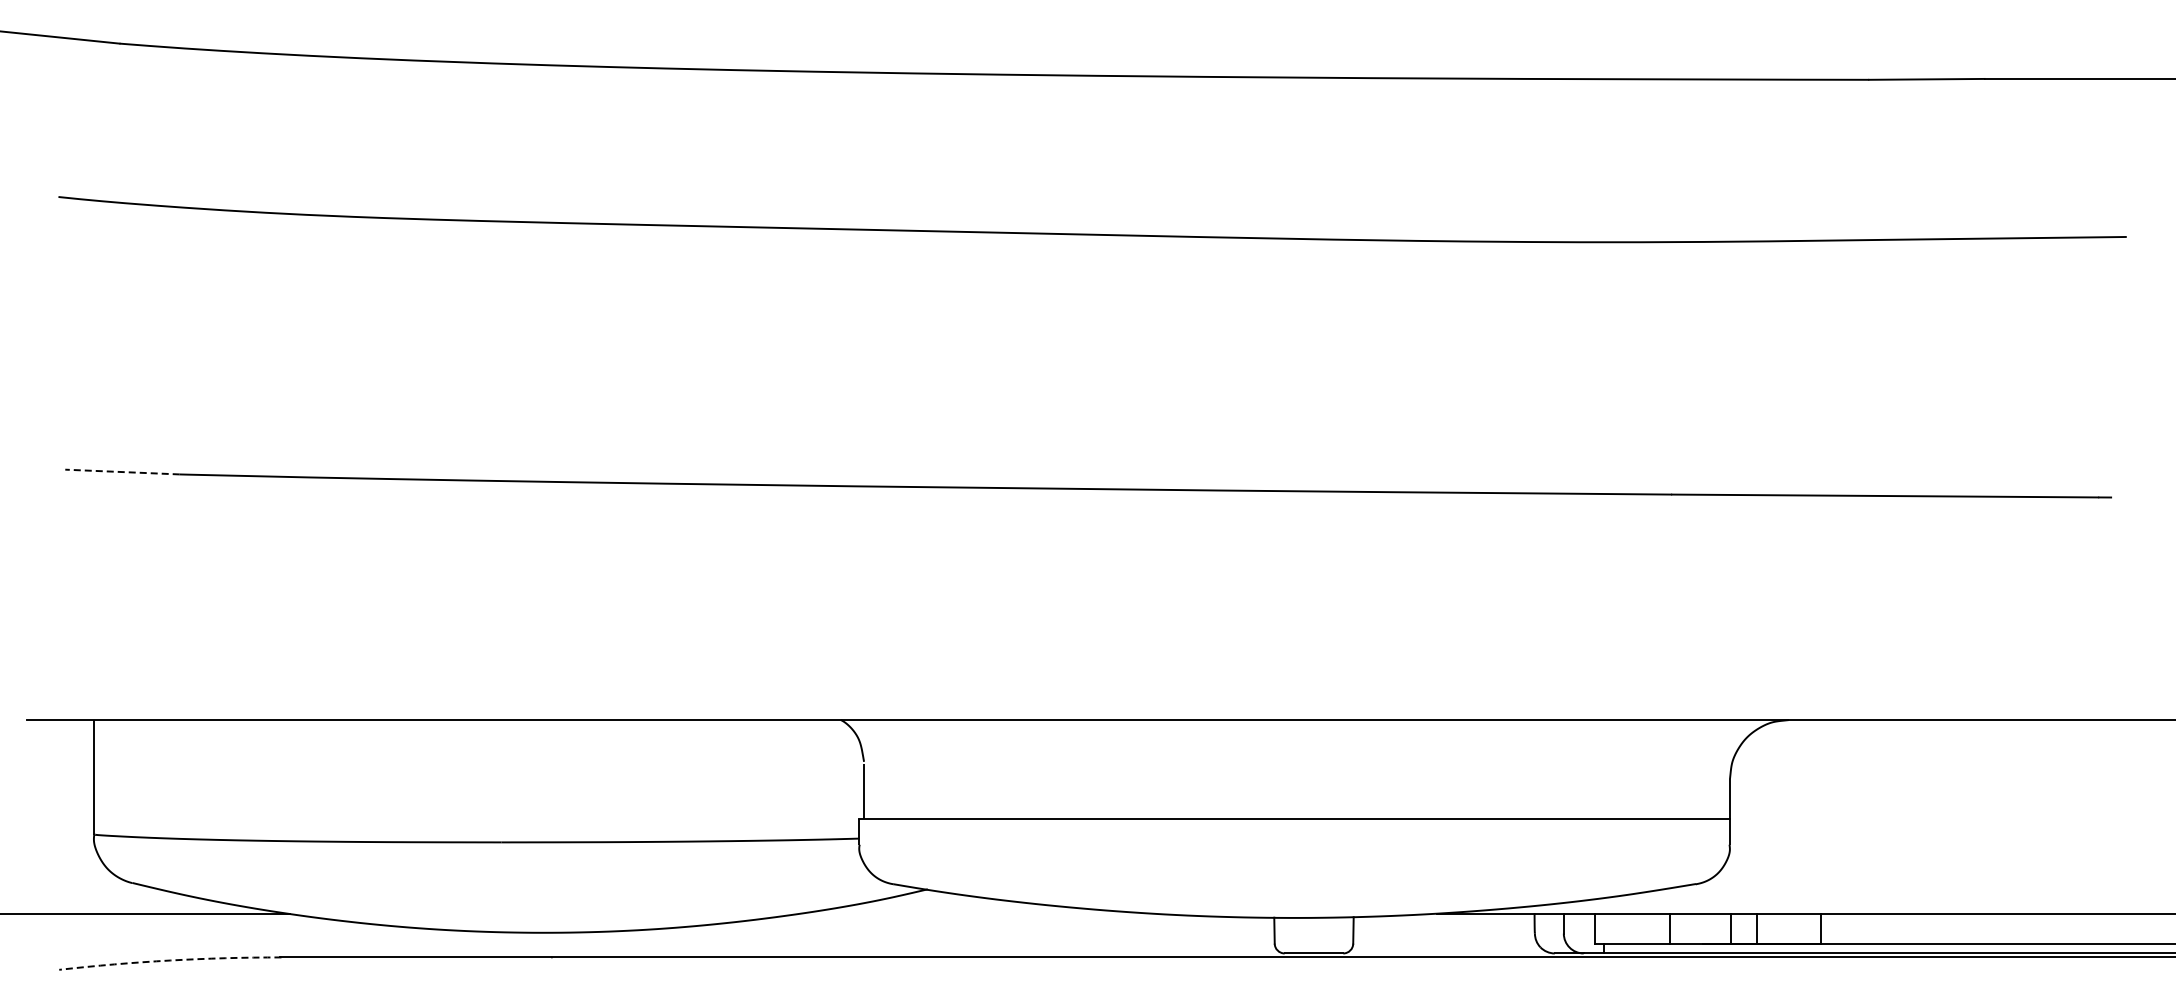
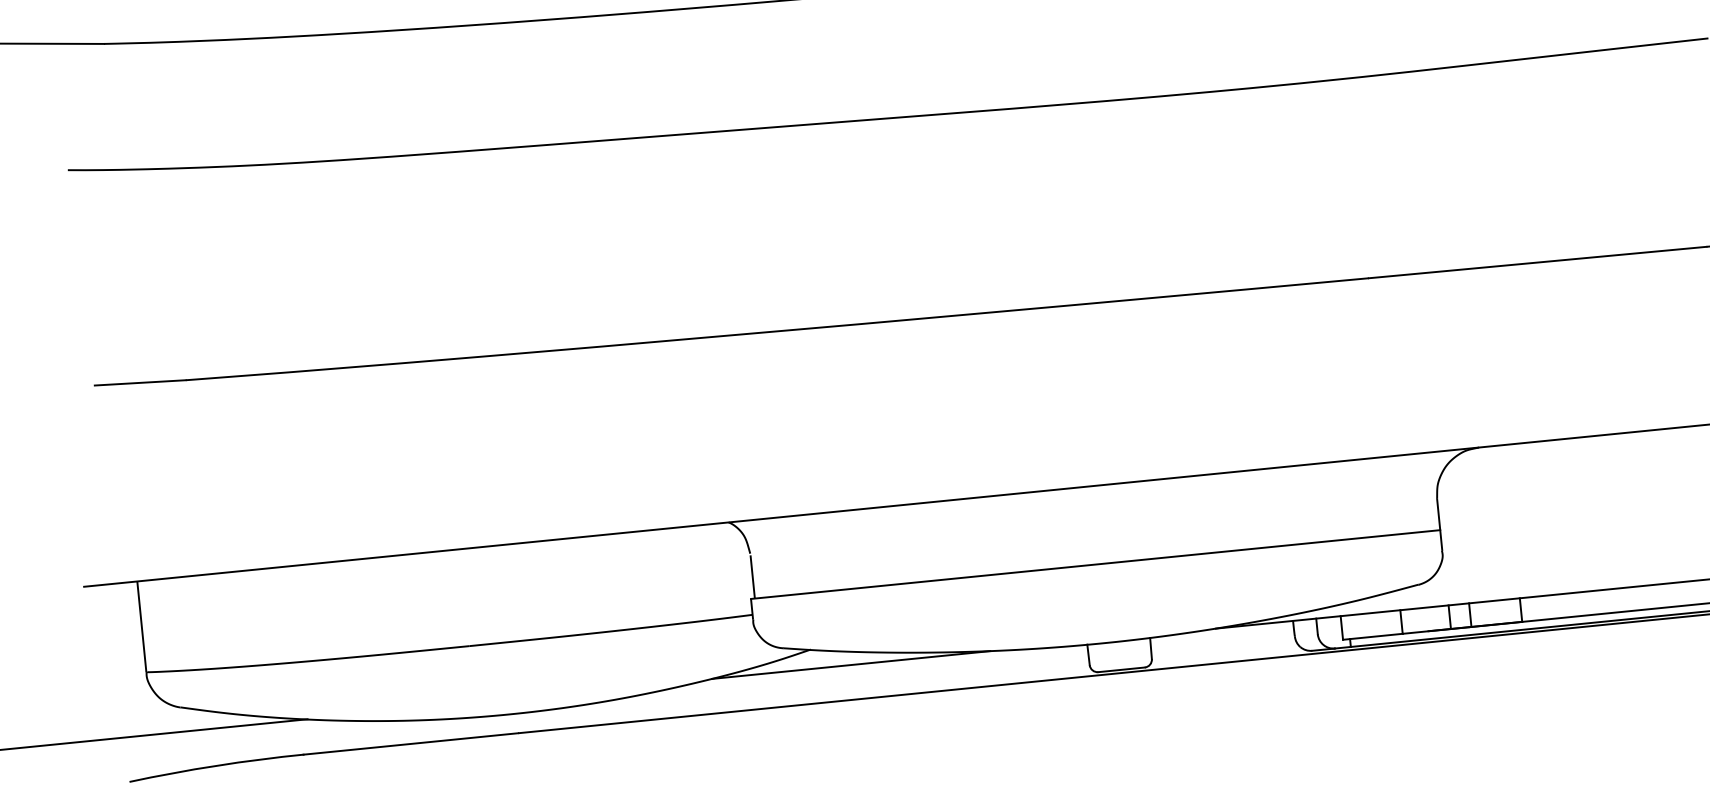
line: (121, 472) -> (139, 383), dashed -> solid
line: (976, 913) -> (851, 664), added
arc: (170, 960) -> (216, 765), dashed -> solid

